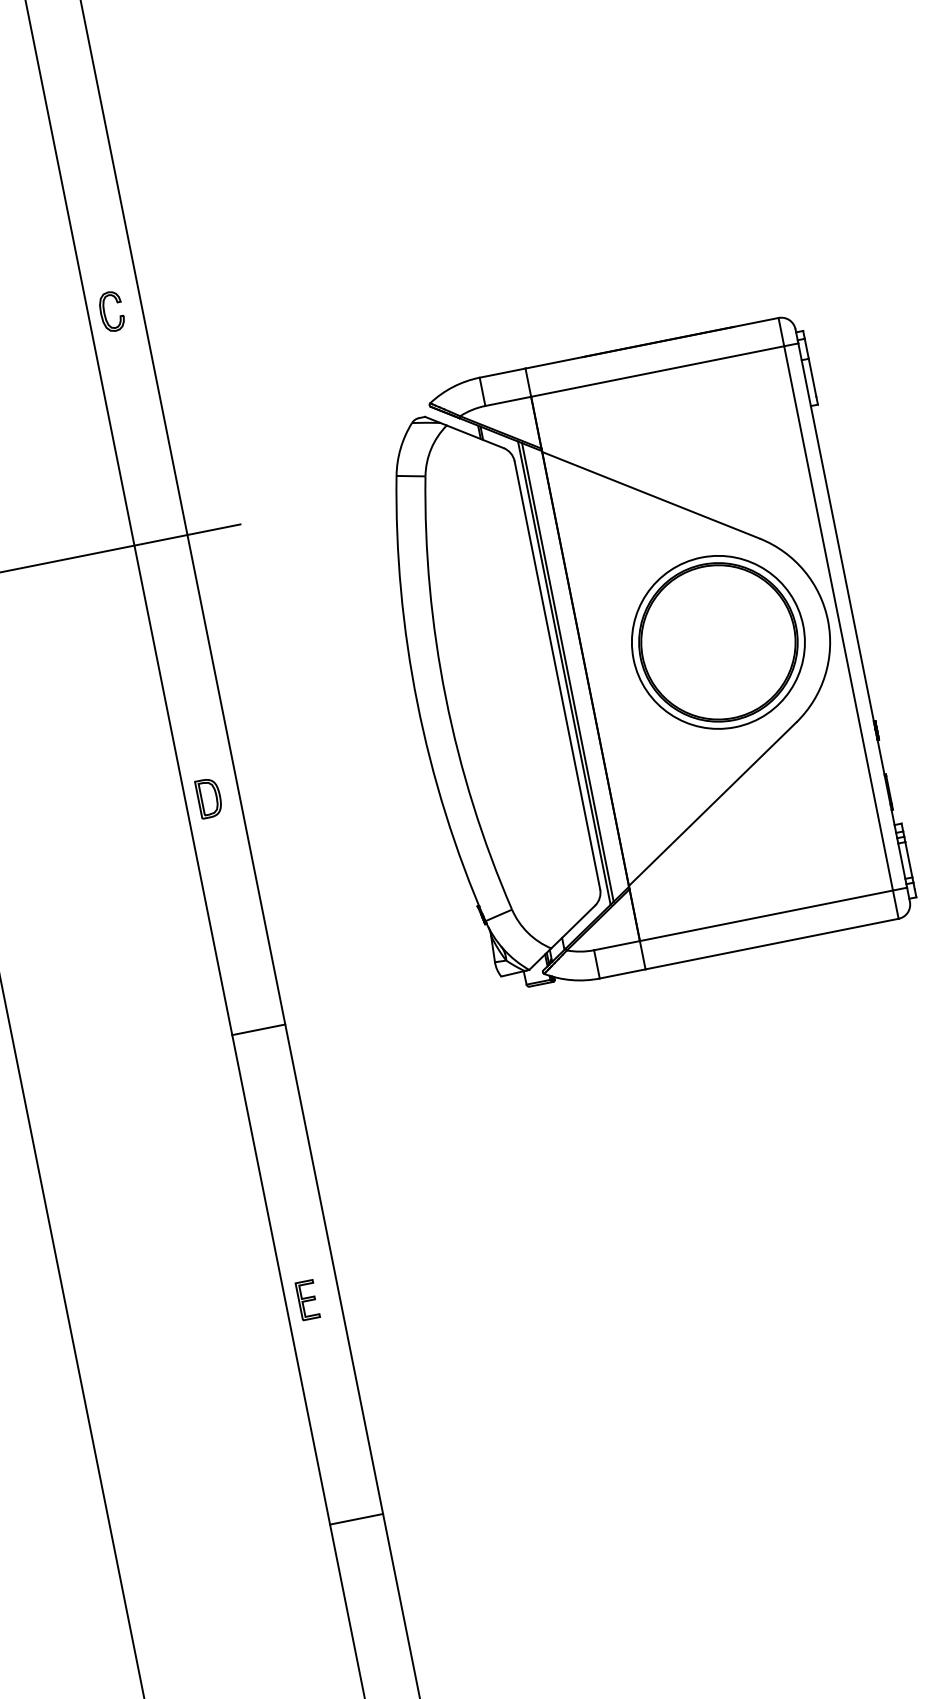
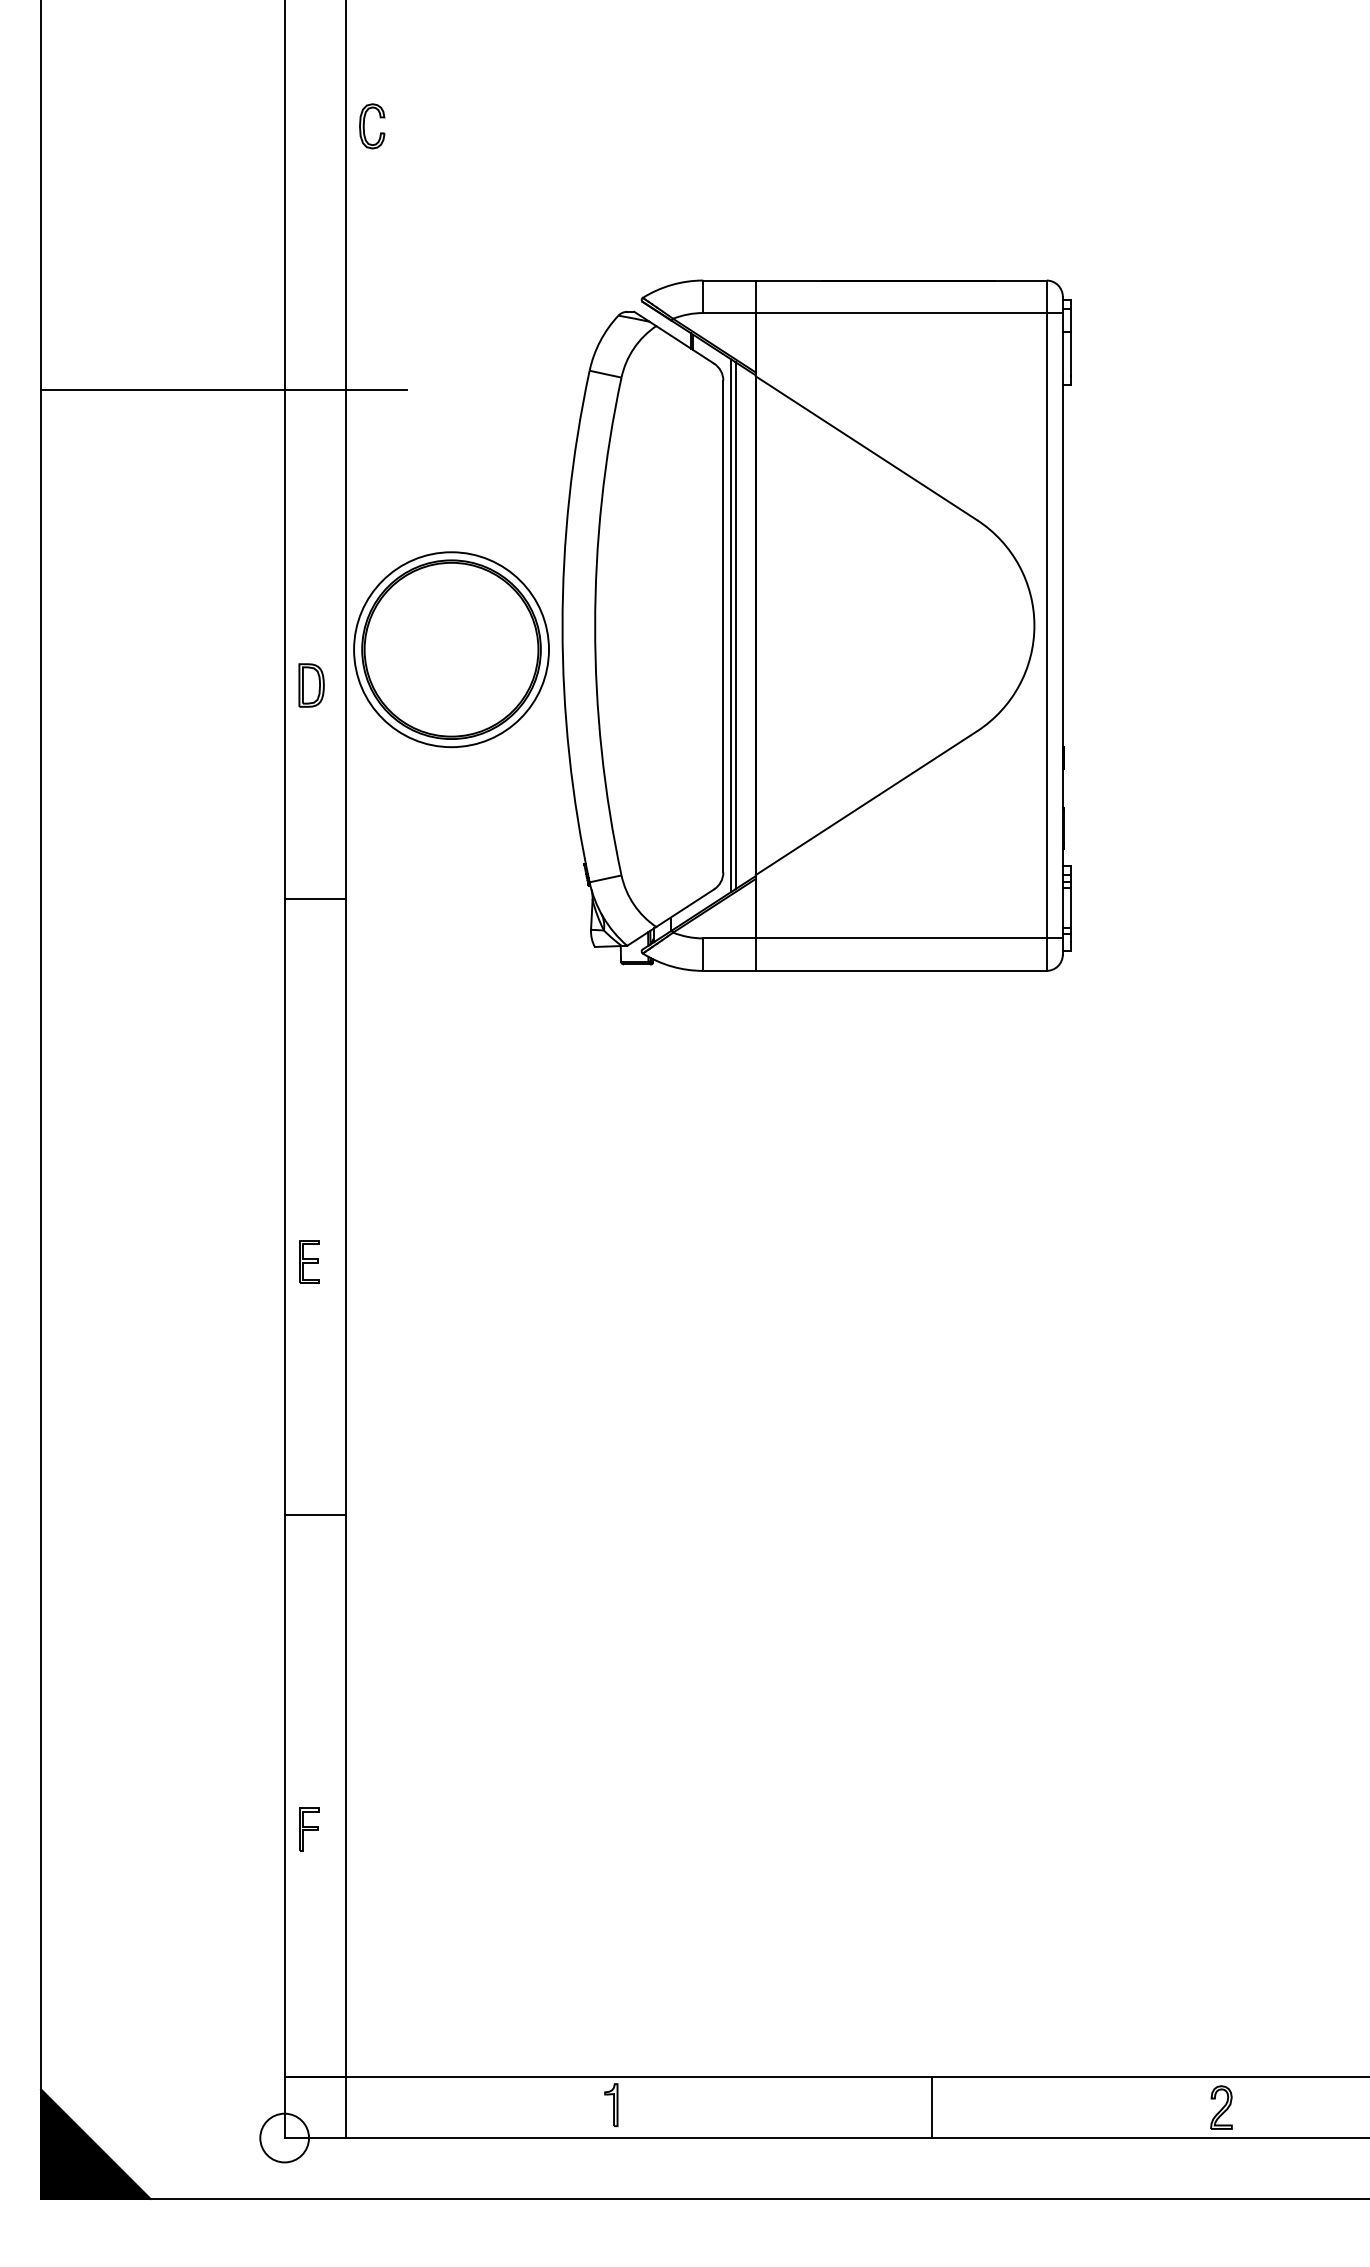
part: (105, 313) -> (364, 126), moved
part: (718, 642) -> (451, 649), moved
line: (258, 1030) -> (314, 899), moved

